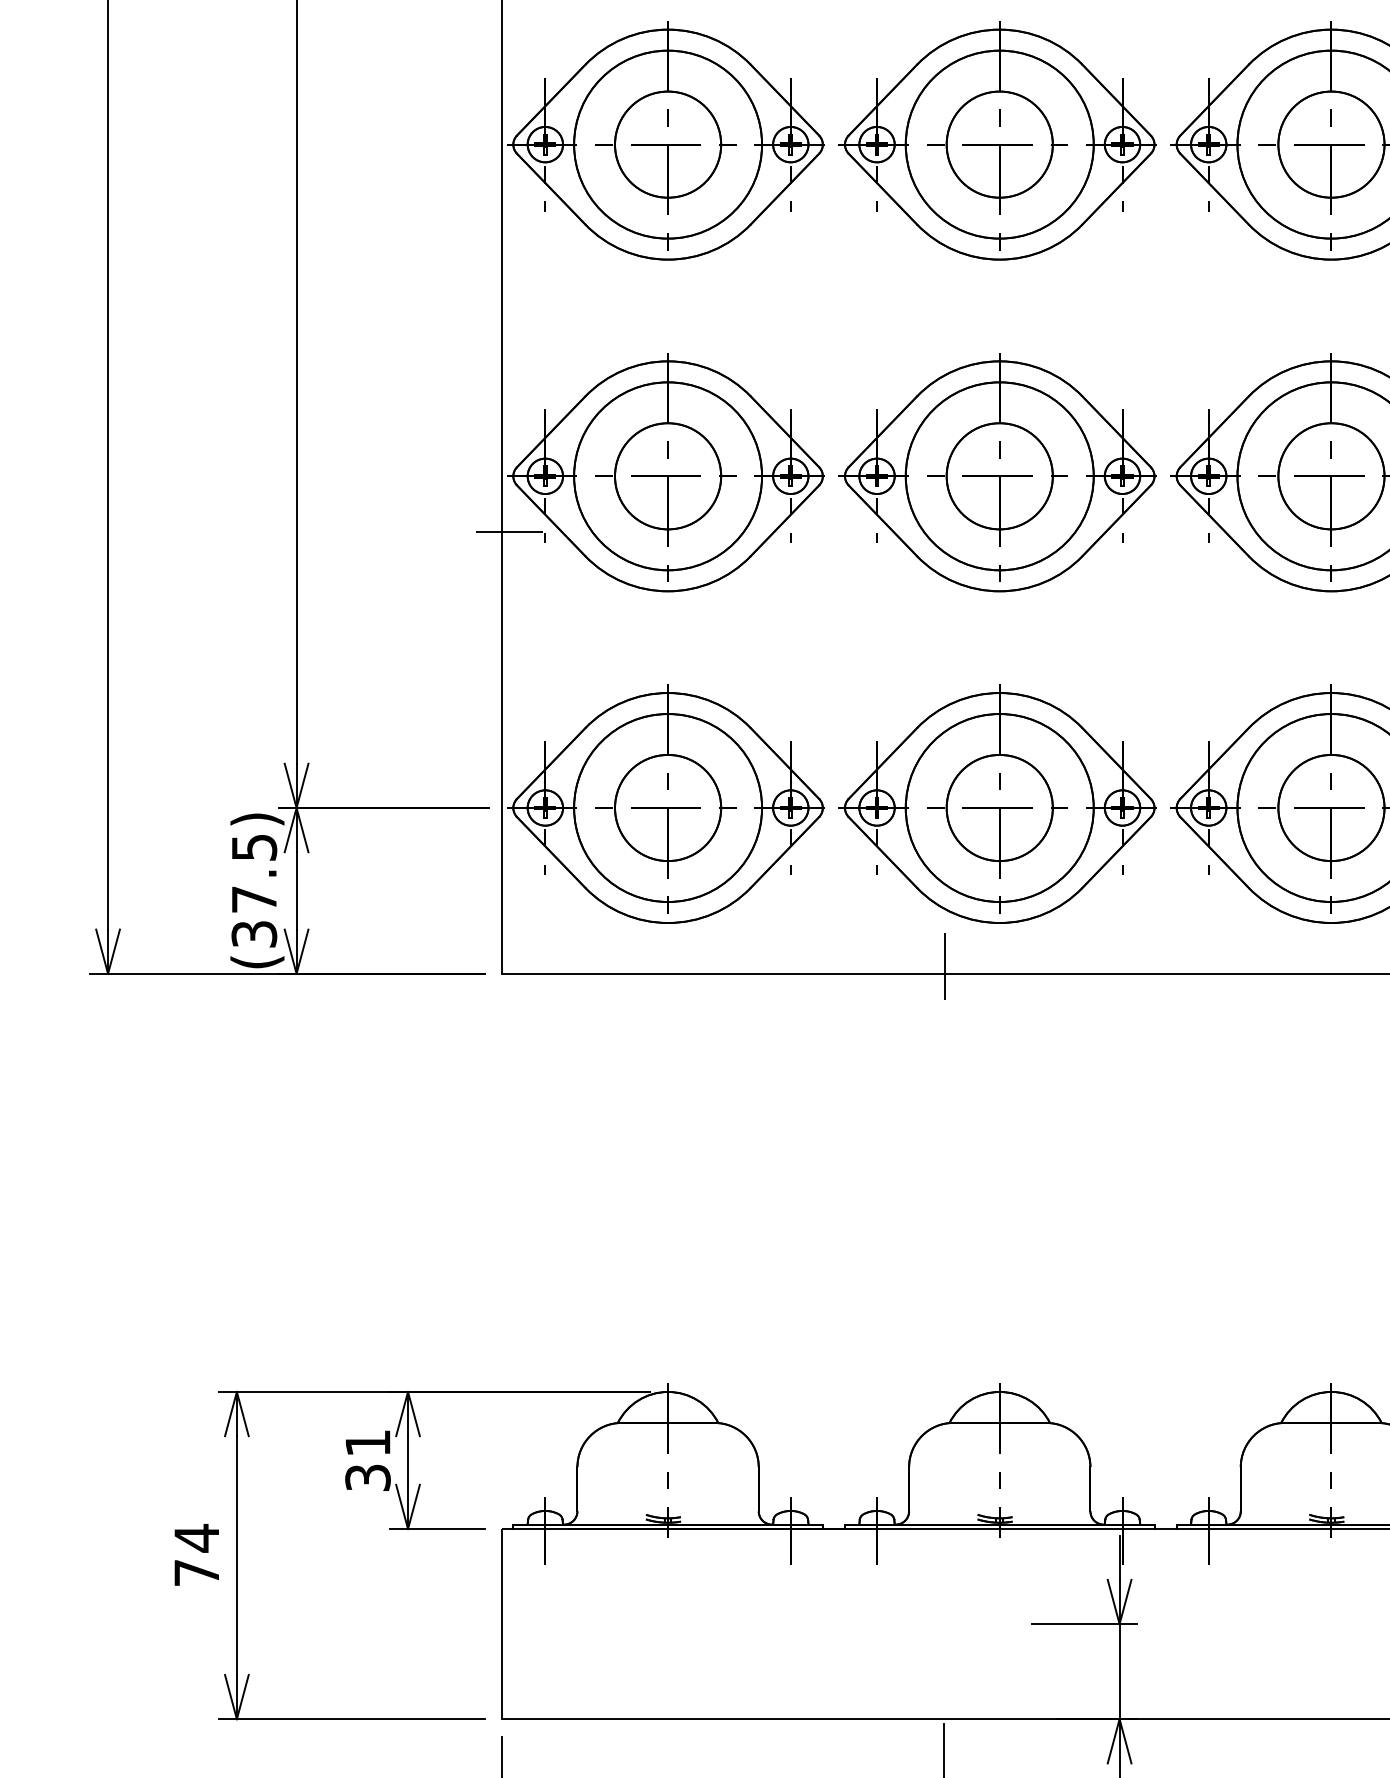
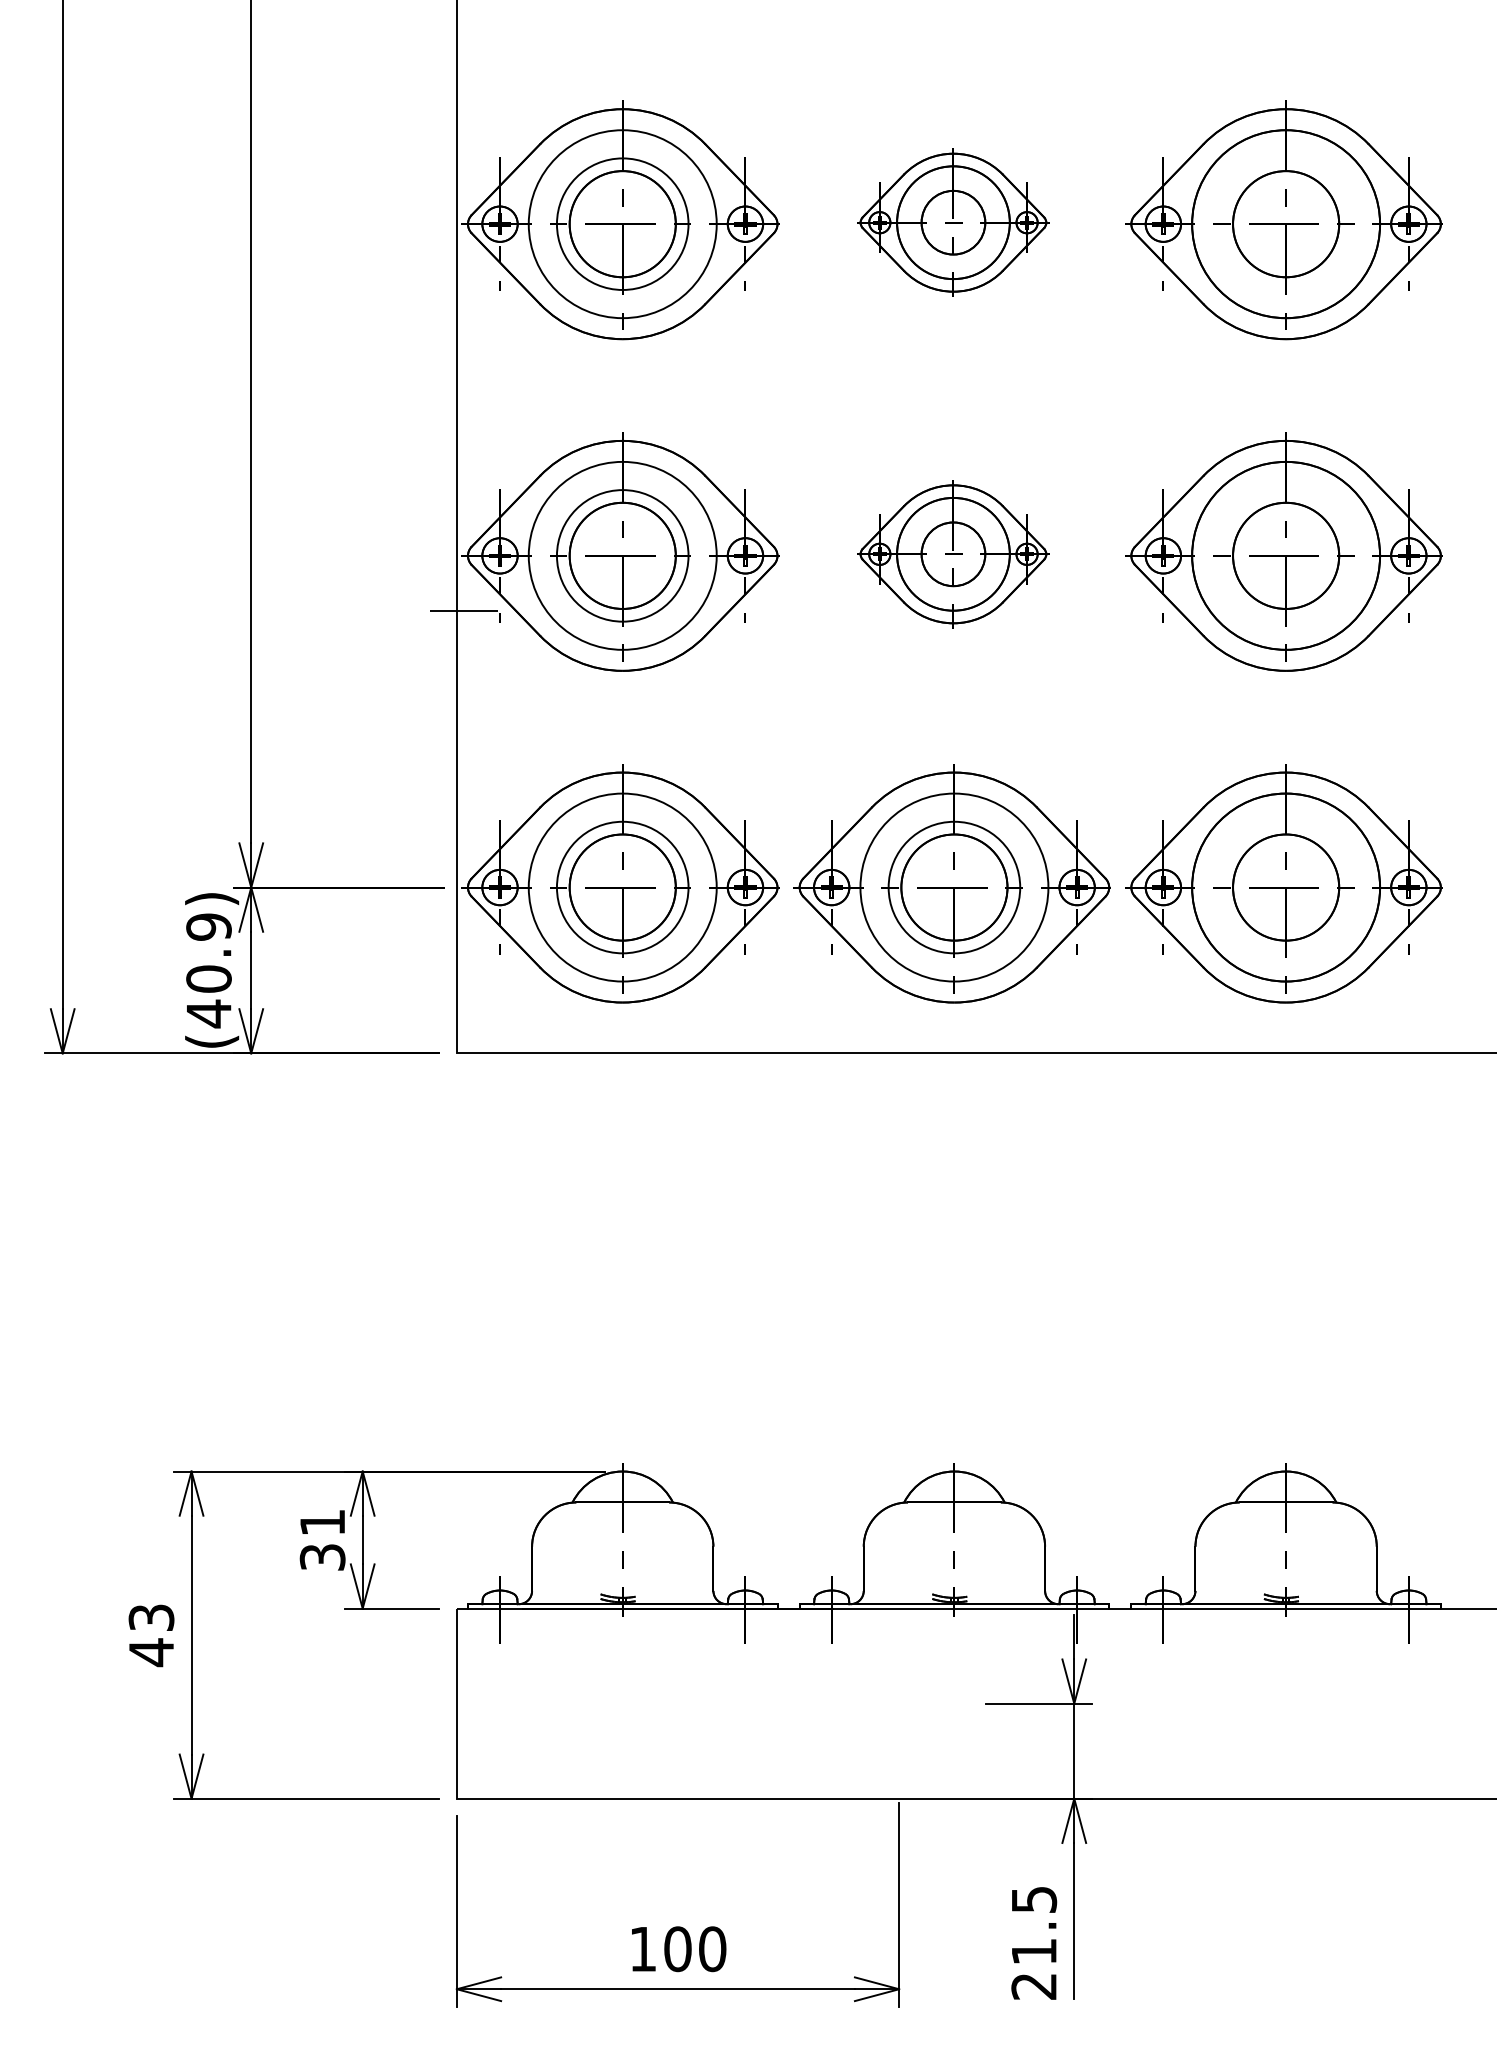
part: (996, 140) -> (951, 220), size x0.6
circle: (667, 144) -> (622, 224), size x0.7
part: (996, 471) -> (951, 551), size x0.6
circle: (667, 475) -> (622, 555), size x0.7
circle: (667, 807) -> (622, 887), size x0.7
circle: (999, 807) -> (954, 887), size x0.7
text: (253, 890) -> (208, 970), (37.5) -> (40.9)
line: (944, 965) -> (899, 1045), removed
text: (196, 1555) -> (151, 1635), 74 -> 43

